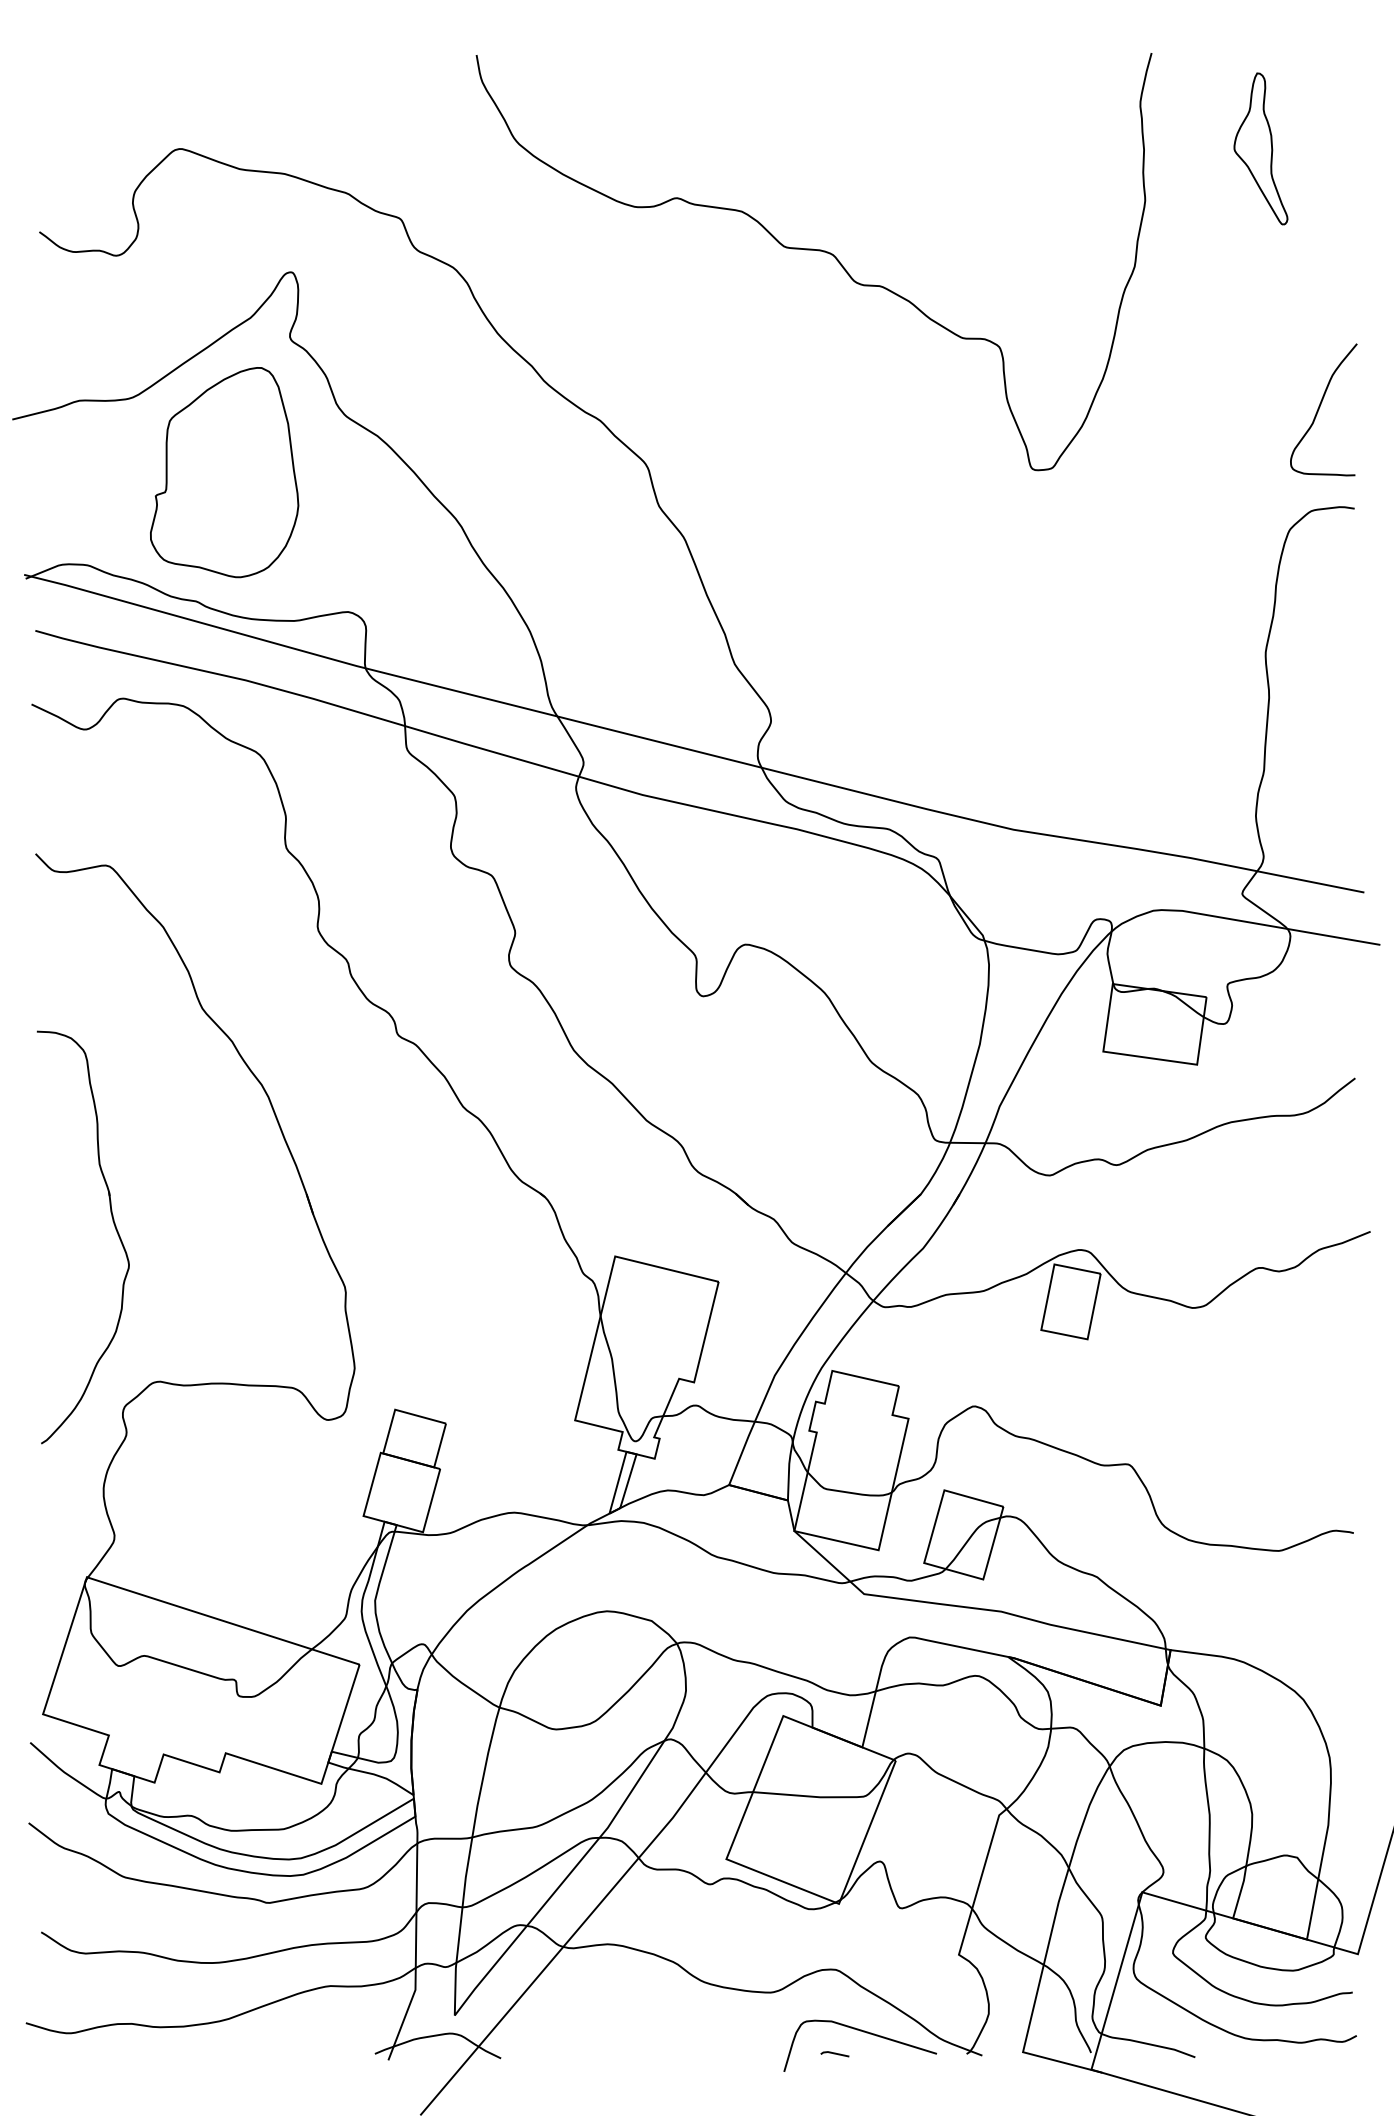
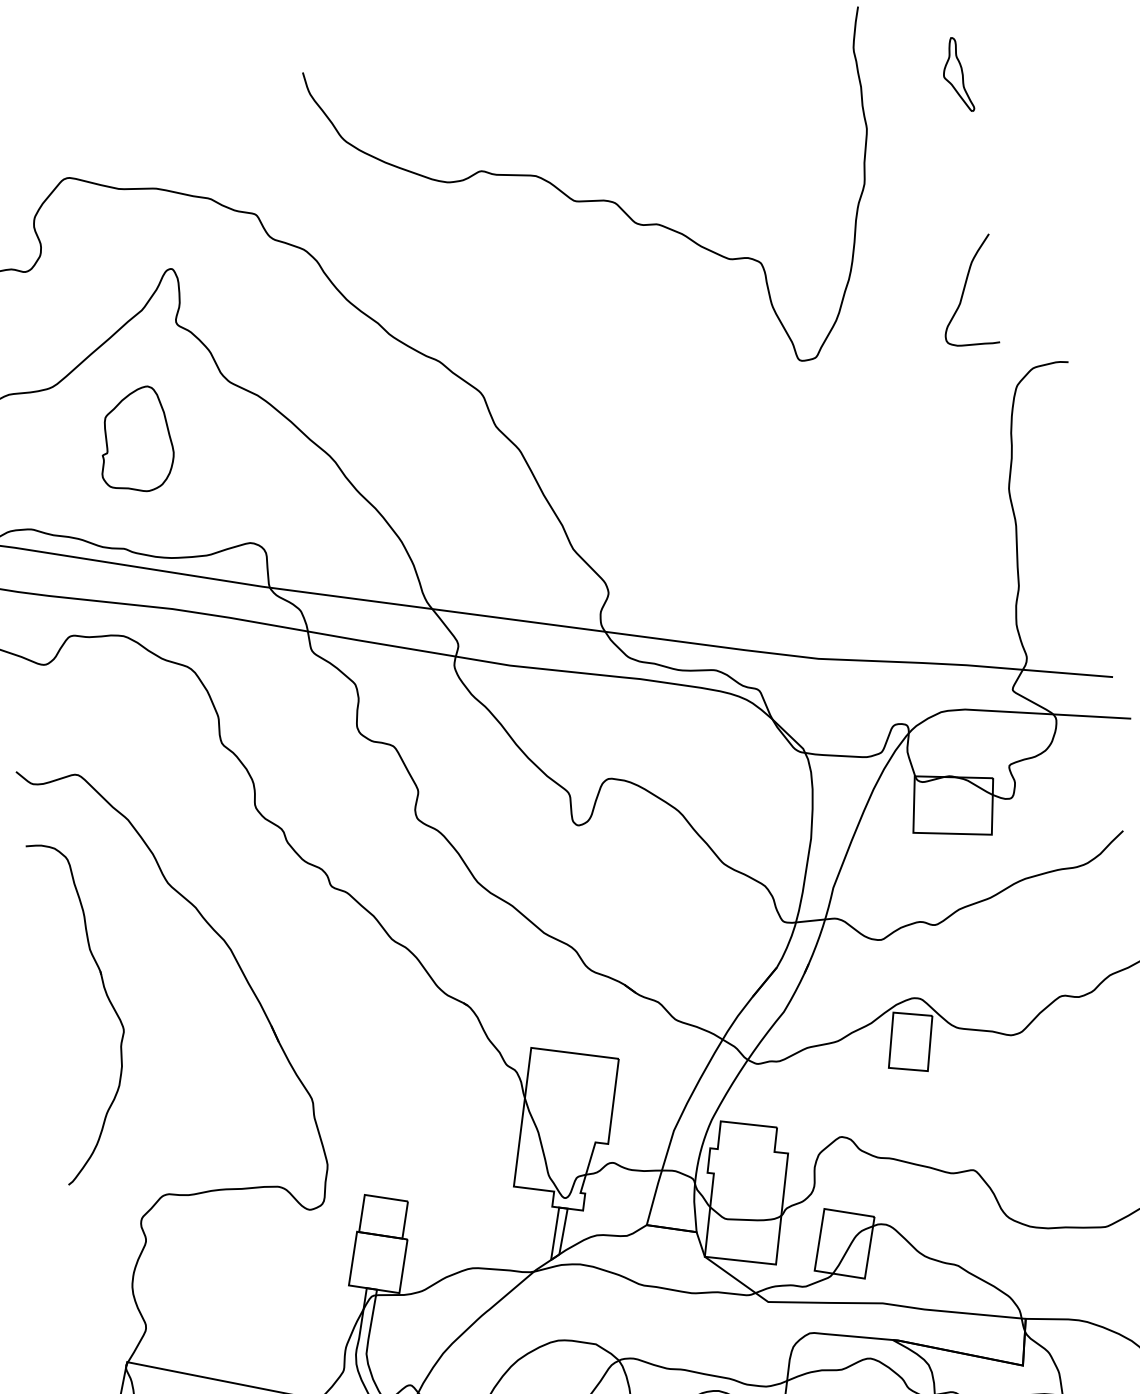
part: (1260, 148) -> (956, 74), size x0.6
curve: (1320, 407) -> (964, 289), moved
part: (224, 472) -> (135, 440), size x0.6
part: (114, 1227) -> (108, 1000), moved

